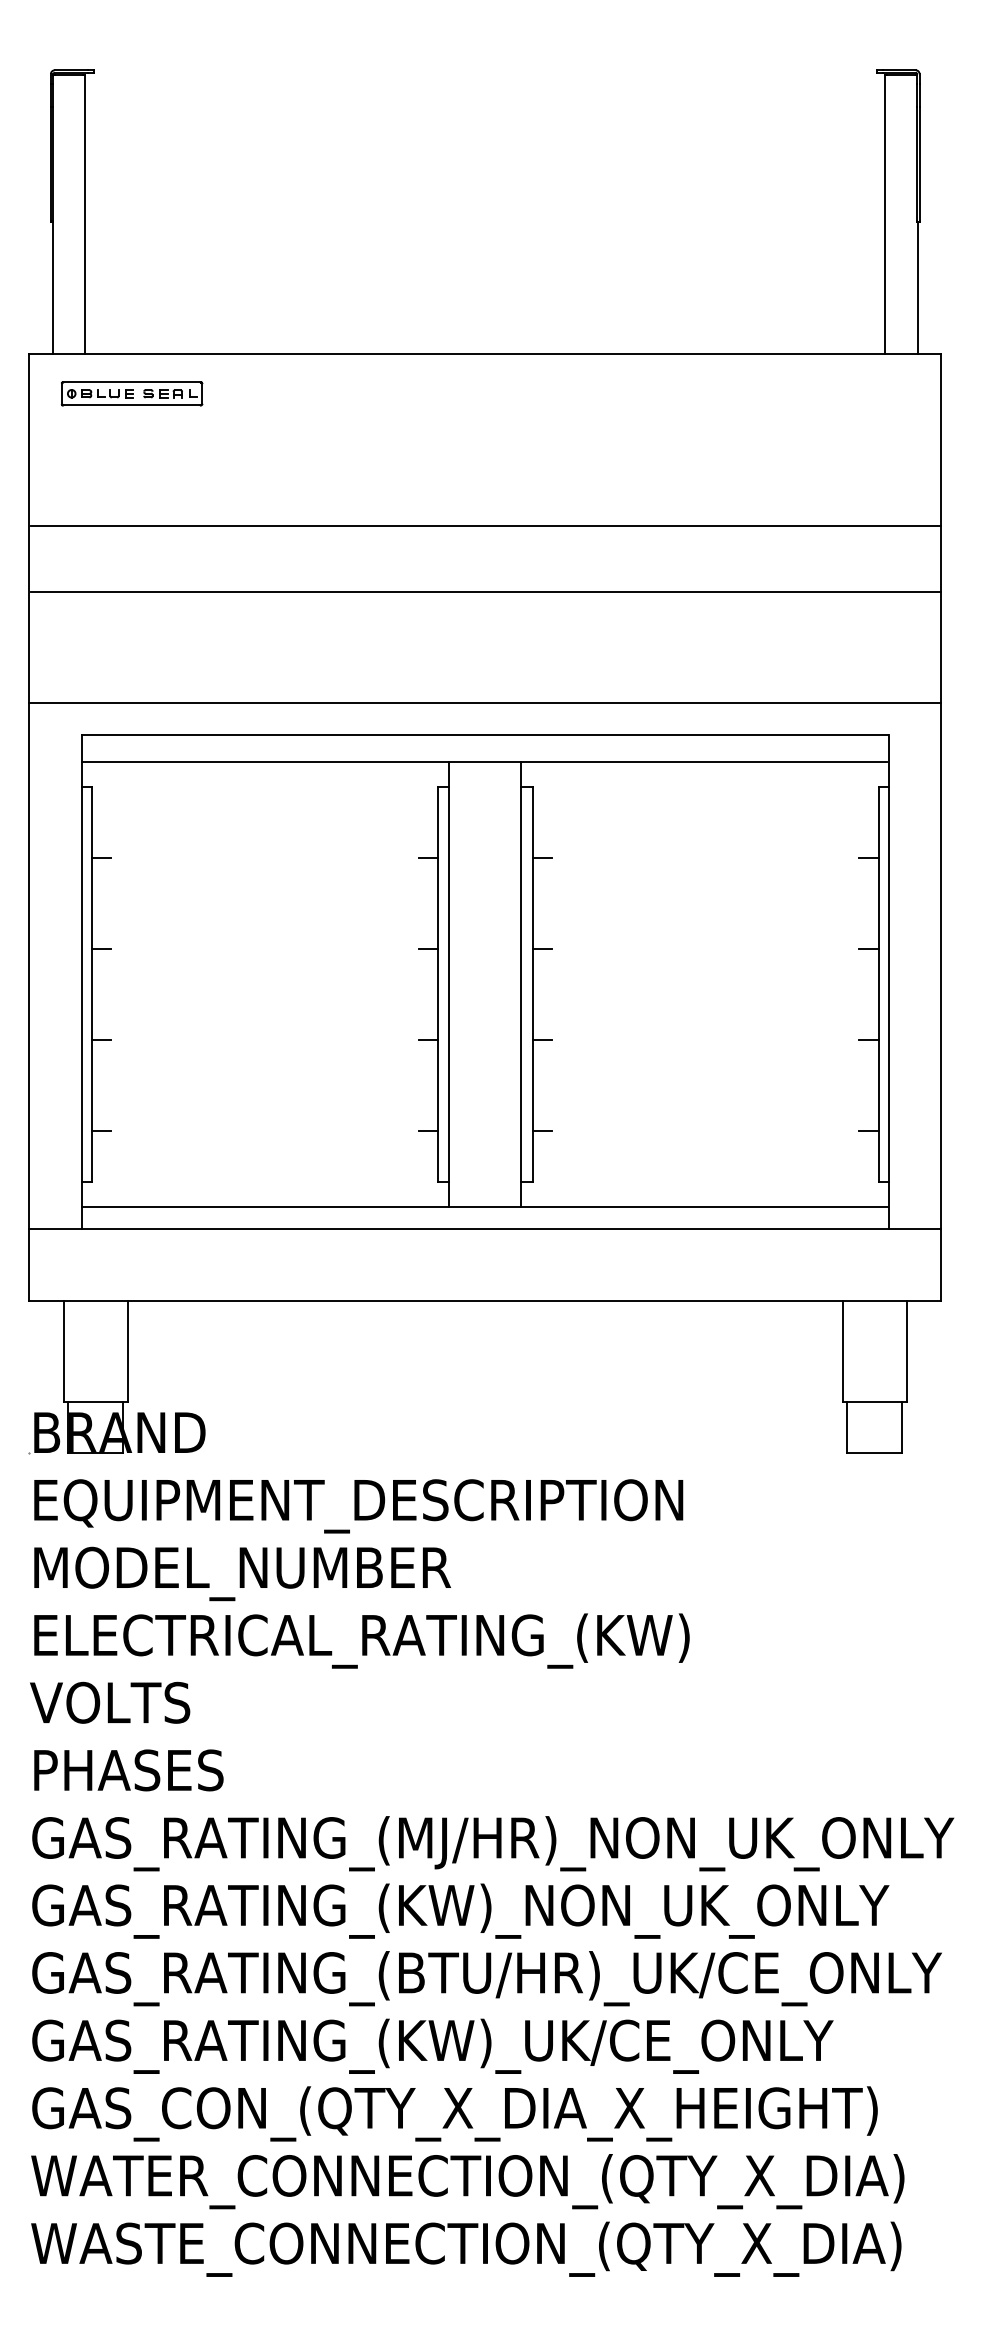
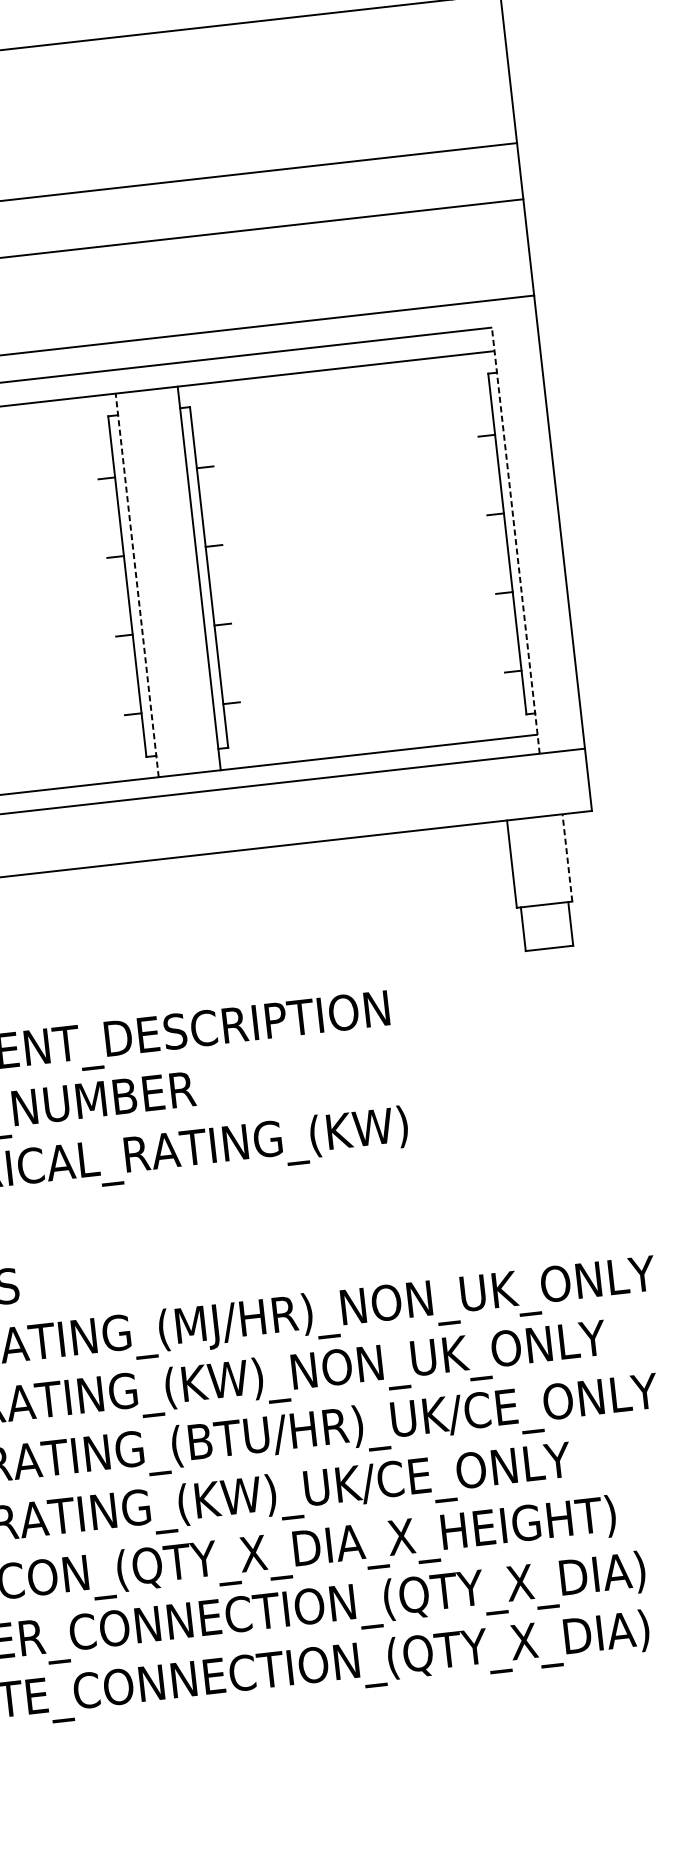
line: (888, 981) -> (515, 540), solid -> dashed
line: (449, 983) -> (137, 584), solid -> dashed
line: (907, 1351) -> (567, 857), solid -> dashed

